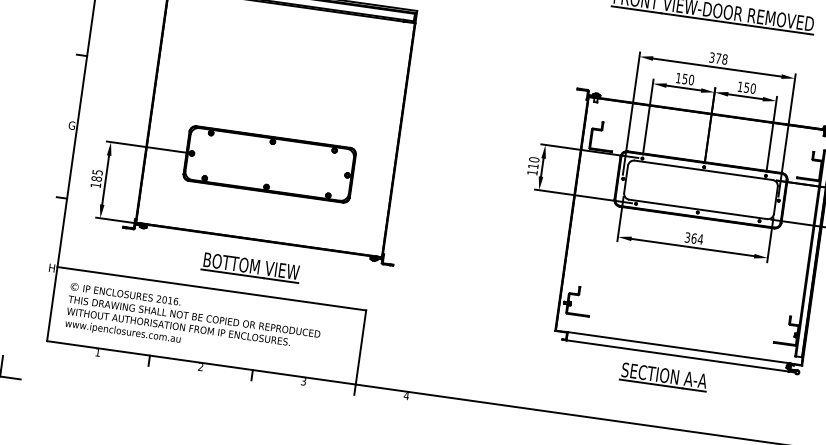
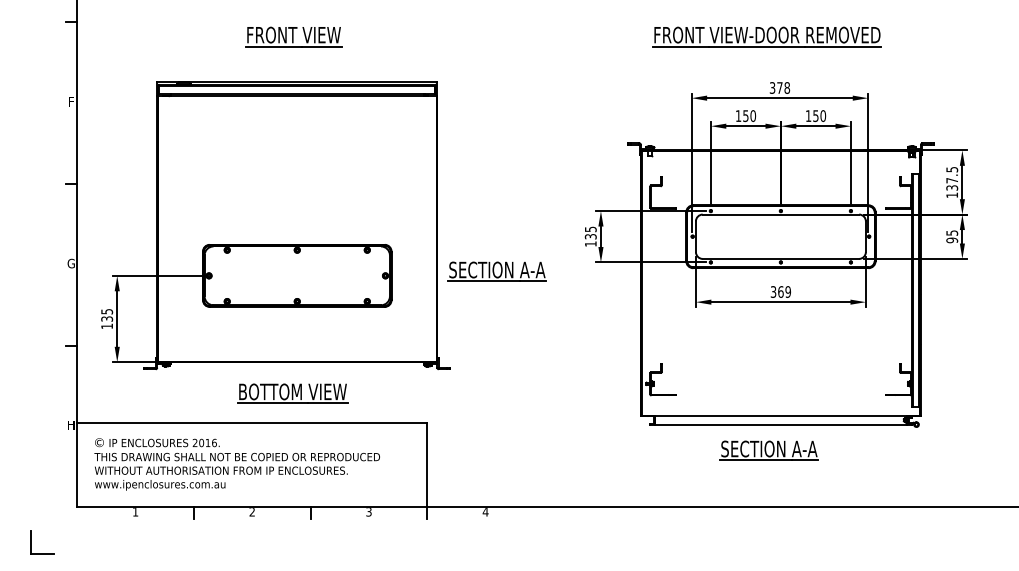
text: (533, 162) -> (590, 232), 110 -> 135
text: (96, 178) -> (106, 318), 185 -> 135
part: (445, 185) -> (496, 271), added
text: (700, 239) -> (788, 291), 364 -> 369

